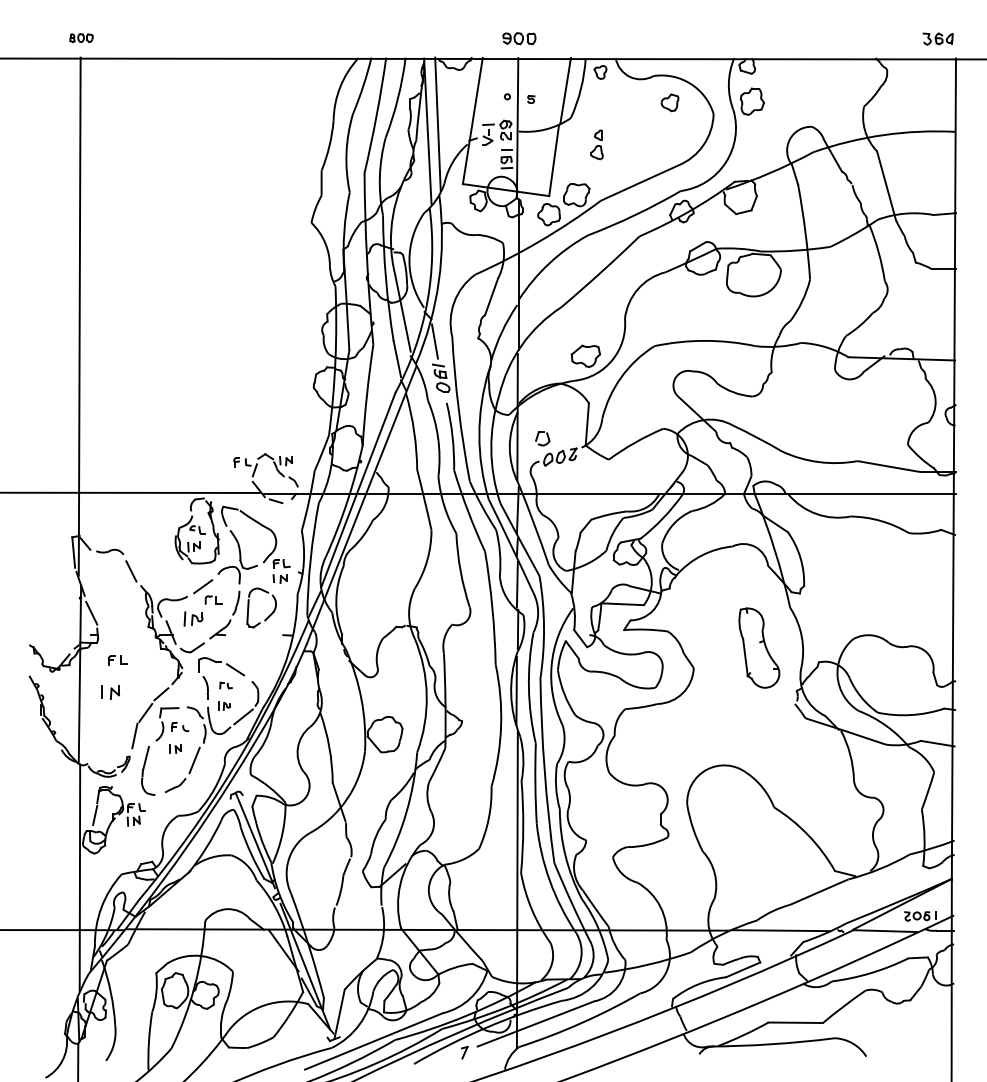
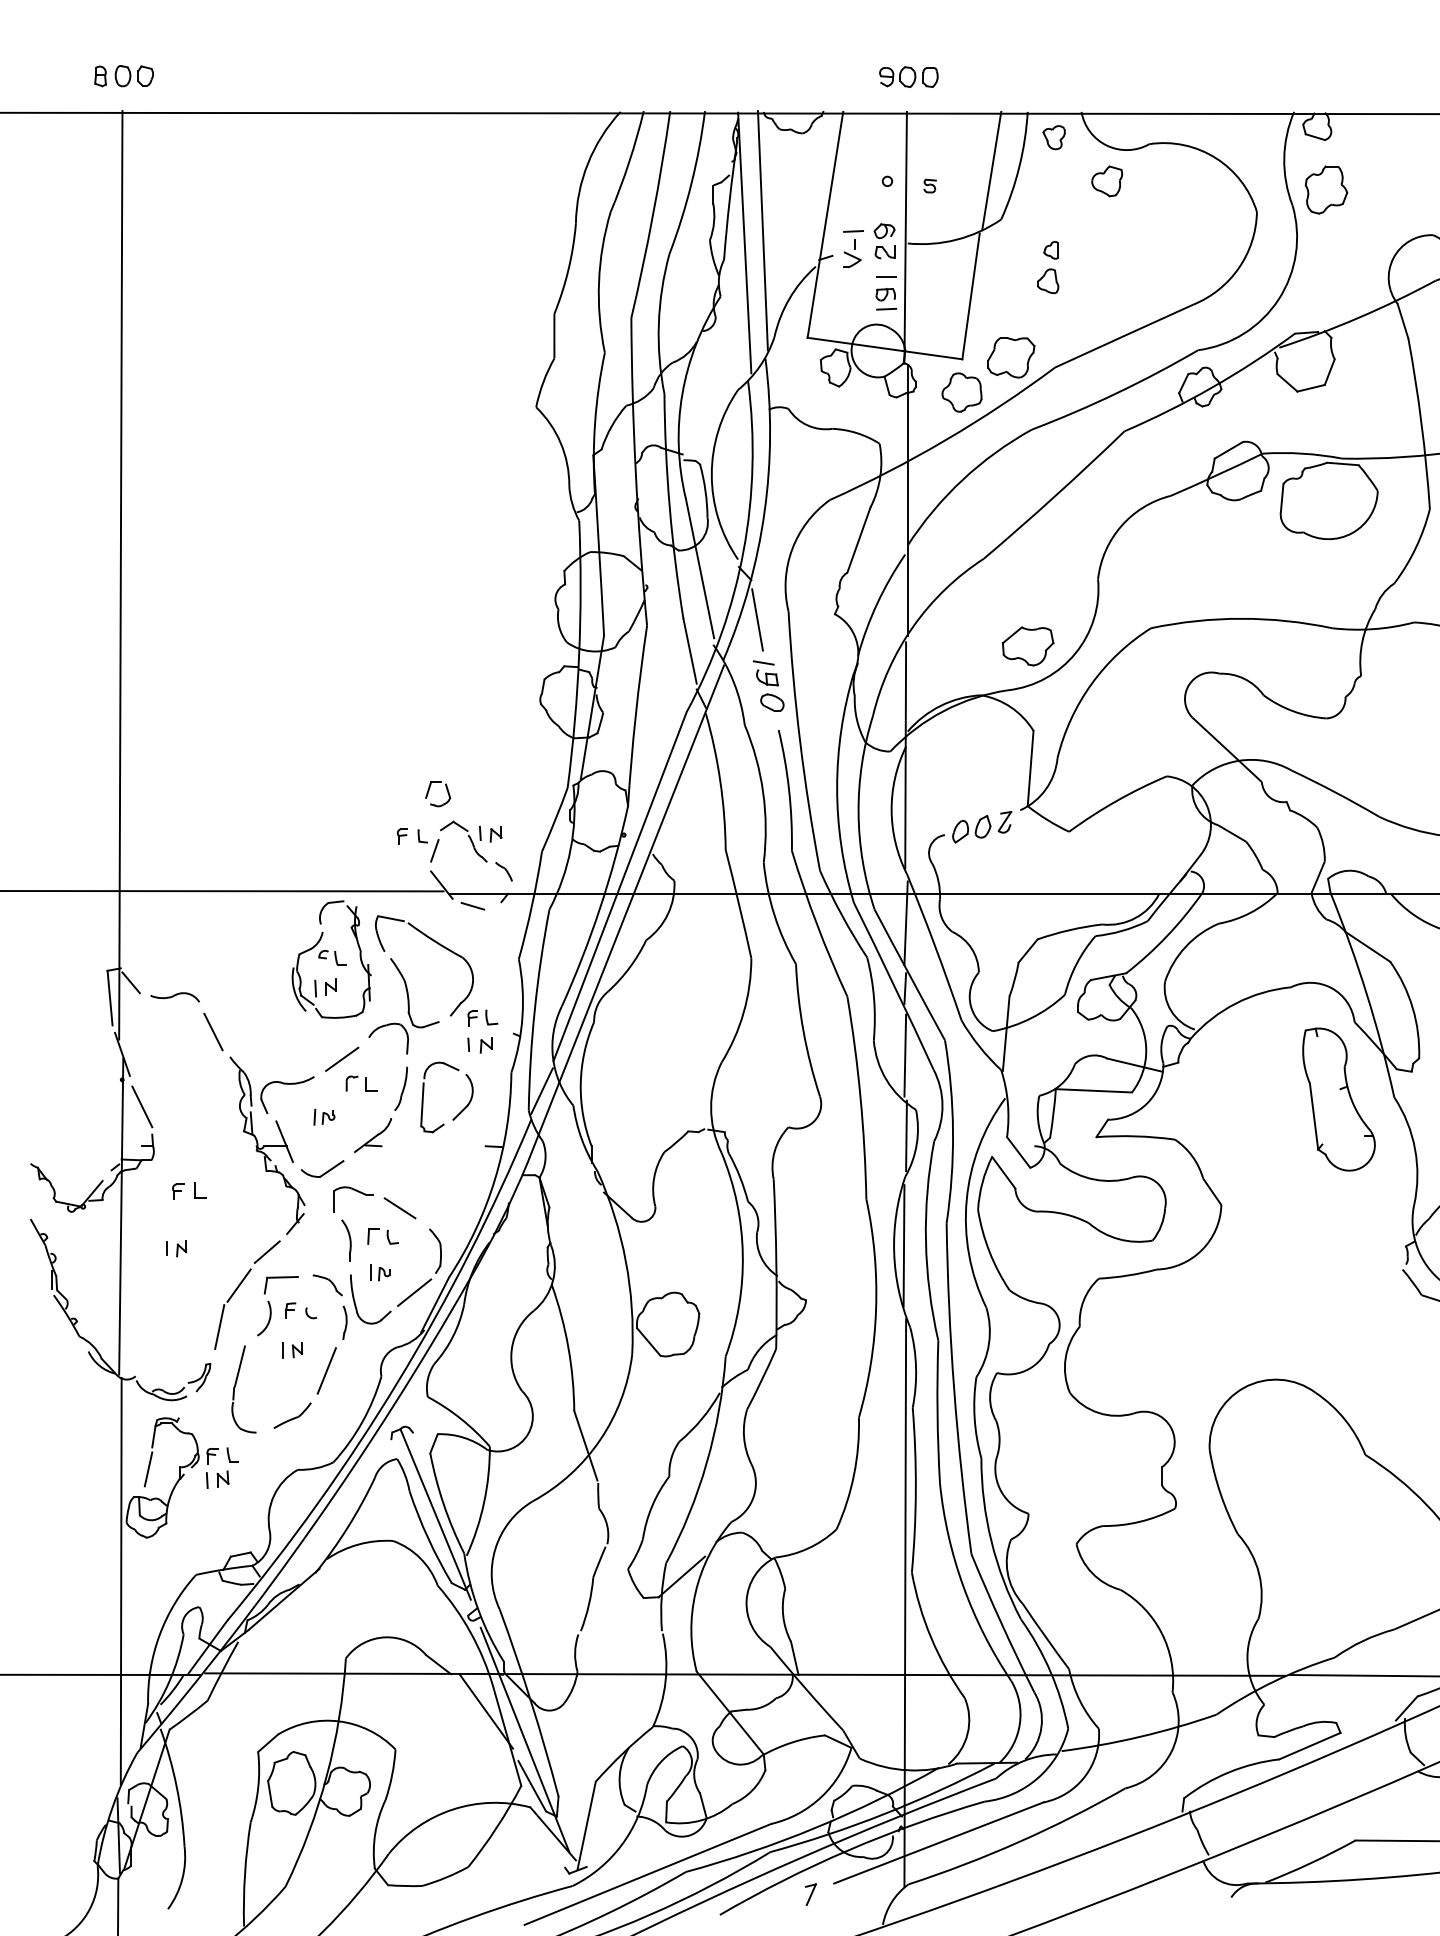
part: (81, 37) -> (124, 75), size x1.43
part: (669, 102) -> (1106, 180), moved
part: (542, 438) -> (437, 793), moved
part: (192, 618) -> (322, 1116), size x0.62
part: (759, 647) -> (1339, 1098), moved
part: (225, 685) -> (382, 1236), size x1.43
part: (111, 692) -> (177, 1248), size x0.62

